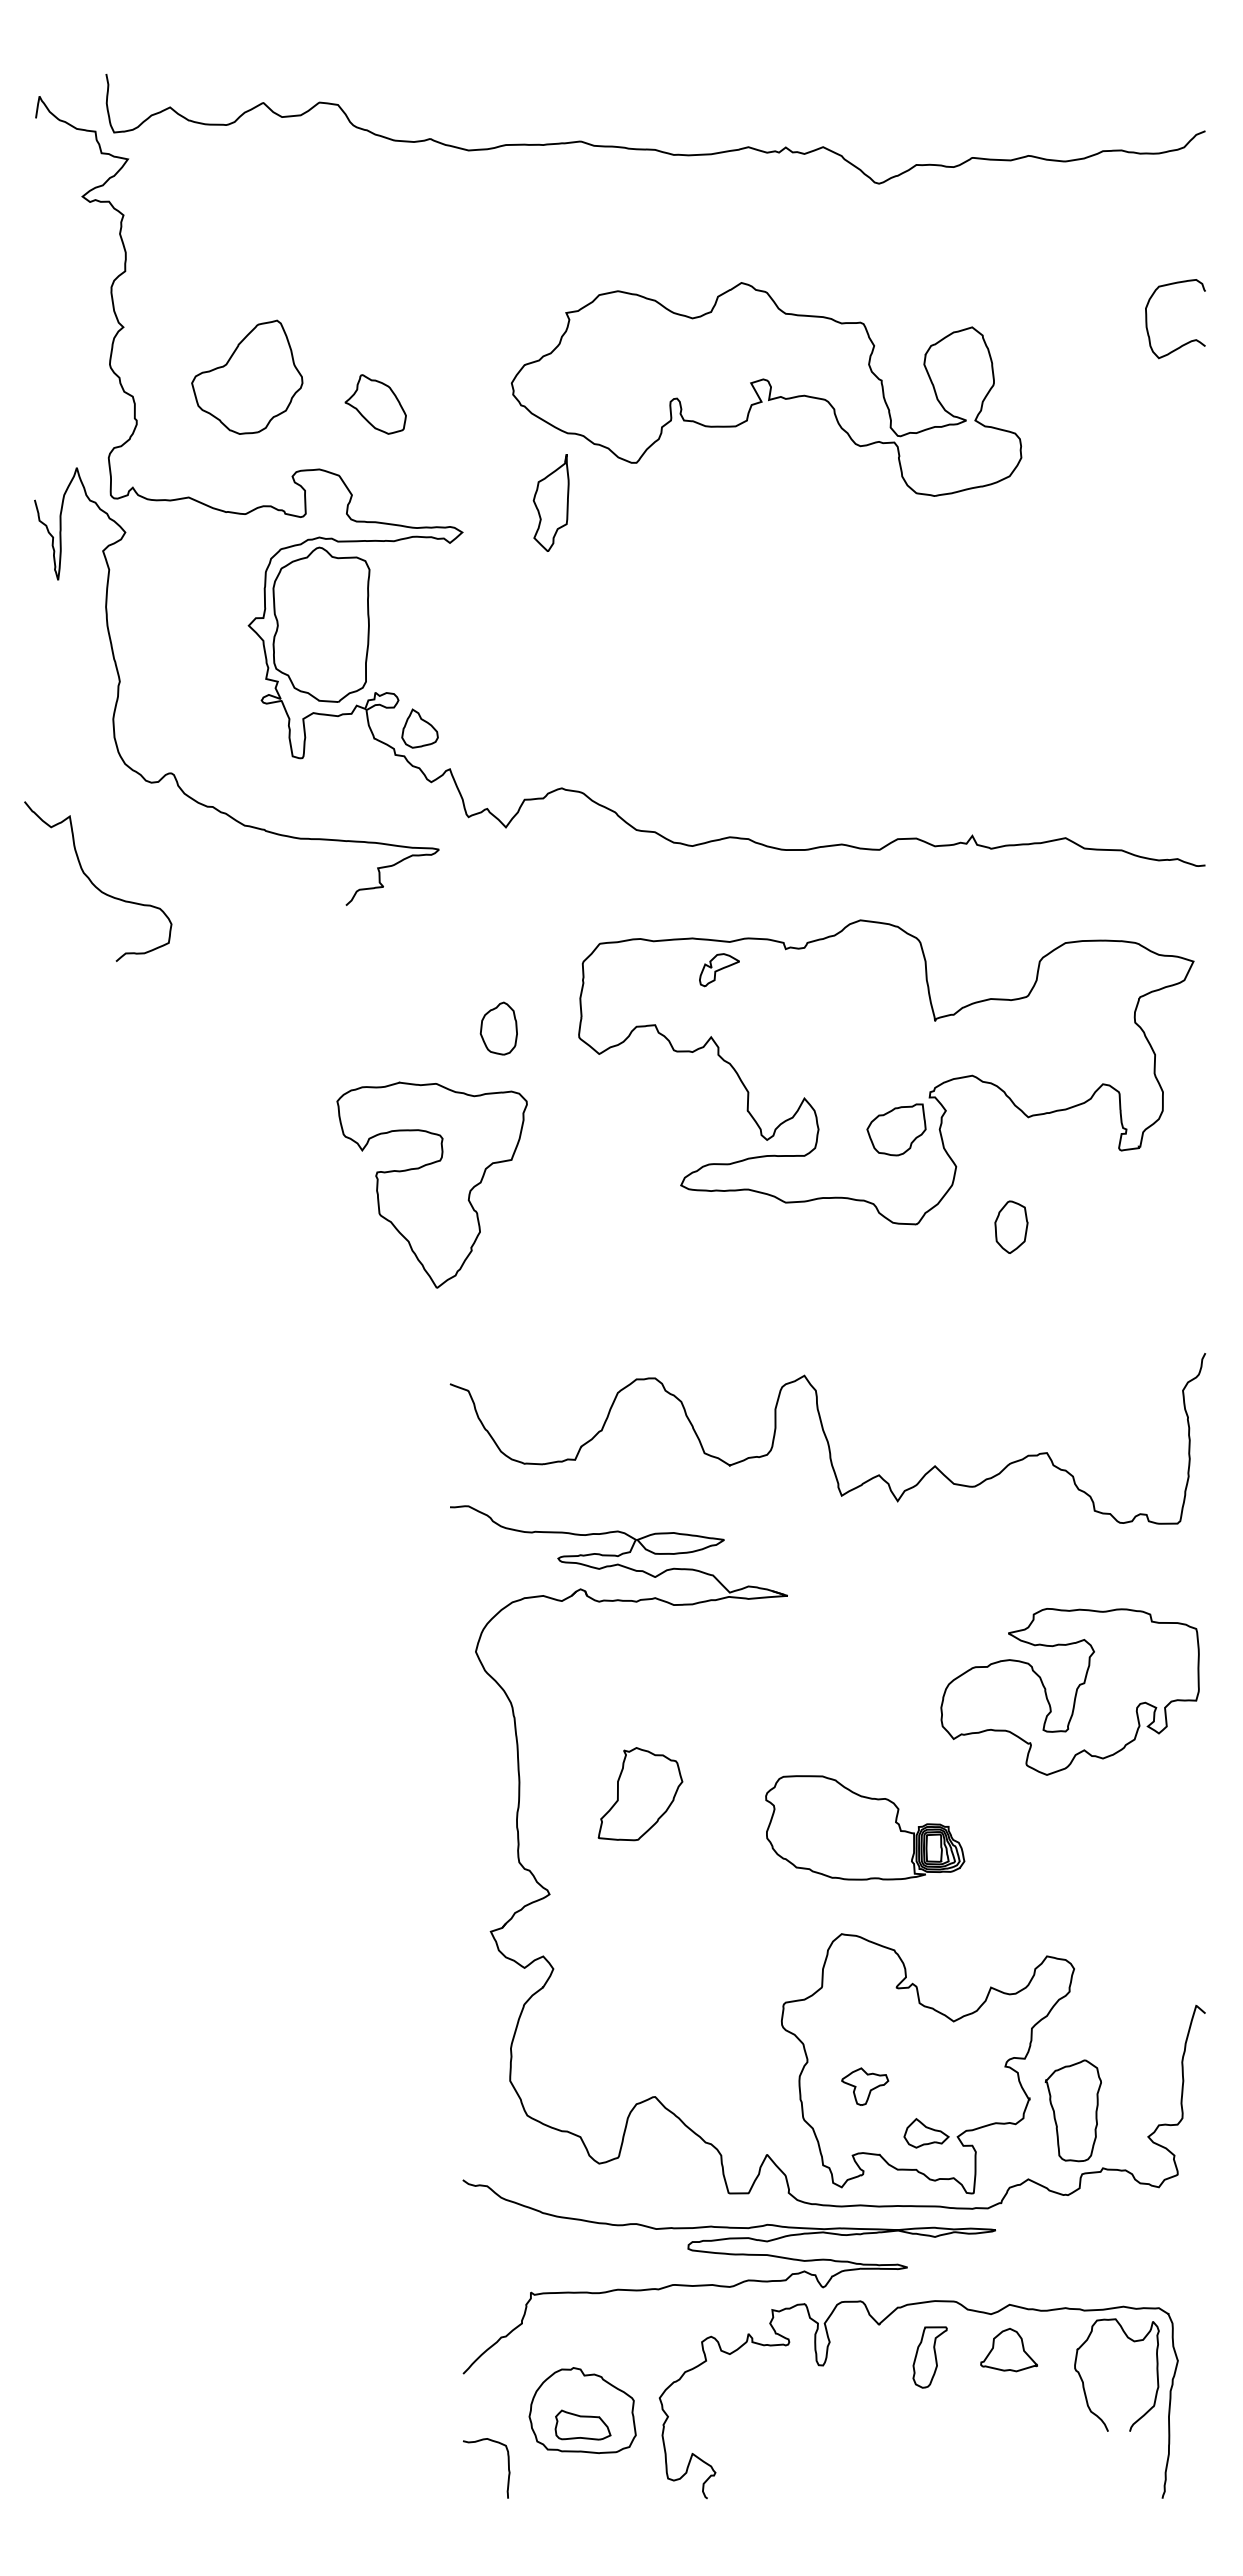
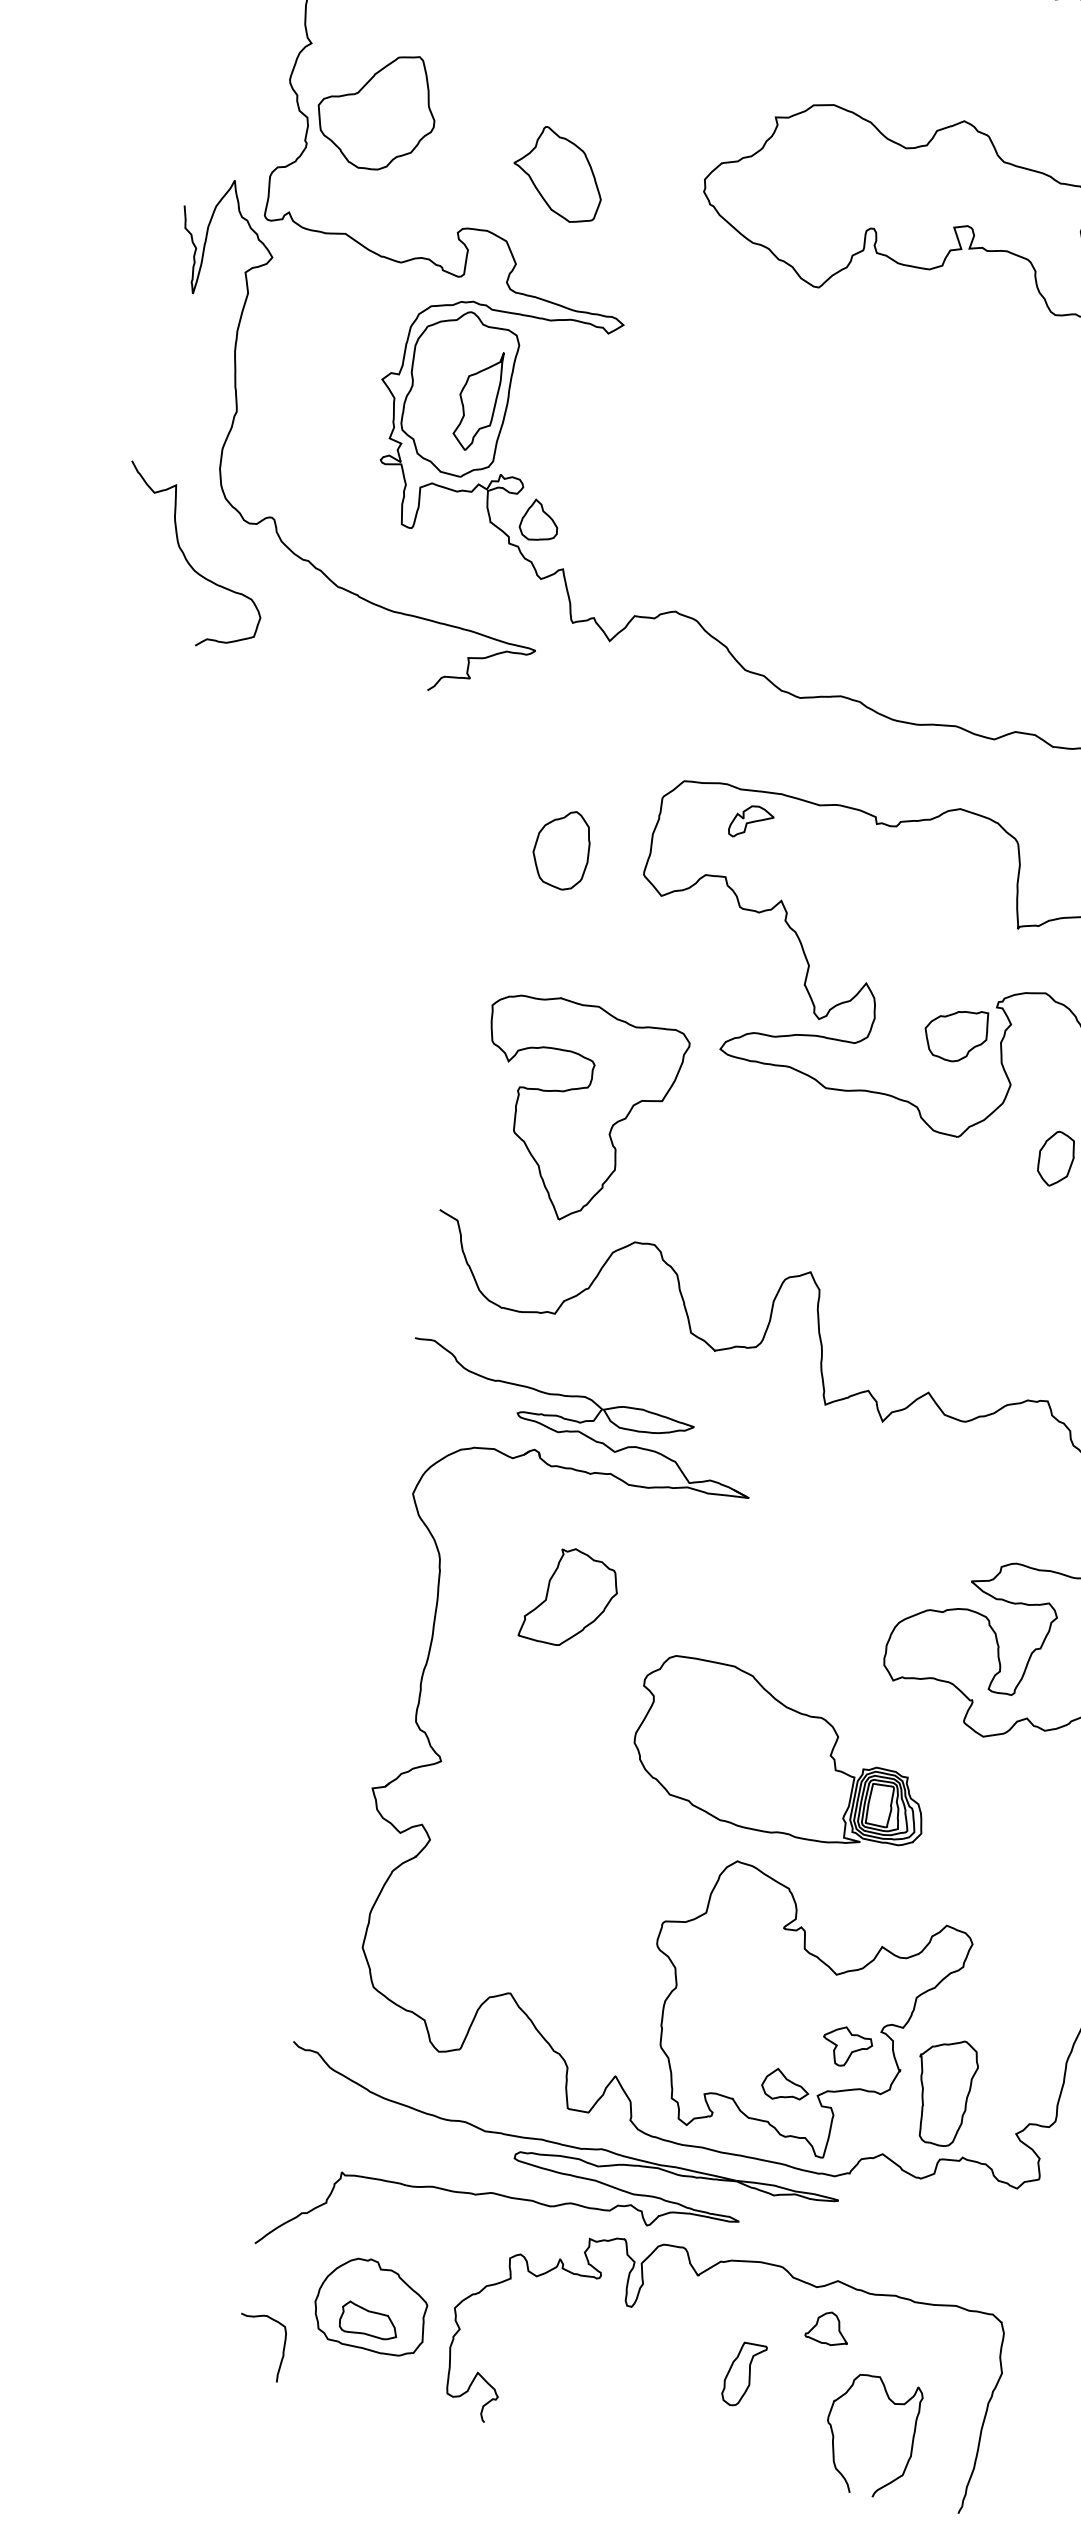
part: (247, 376) -> (377, 109), moved
part: (375, 404) -> (558, 174), size x1.43
part: (550, 502) -> (477, 399), moved
curve: (94, 884) -> (188, 561), moved
part: (719, 970) -> (751, 822), moved
part: (498, 1028) -> (561, 849), size x1.43
part: (431, 1184) -> (573, 1110), moved
part: (640, 1794) -> (570, 1598), moved
part: (864, 1827) -> (782, 1754), size x1.43
part: (865, 2086) -> (847, 2047), moved
part: (1008, 2350) -> (827, 2328), size x0.71
part: (929, 2357) -> (743, 2374), moved
curve: (1084, 2384) -> (834, 2438), moved

